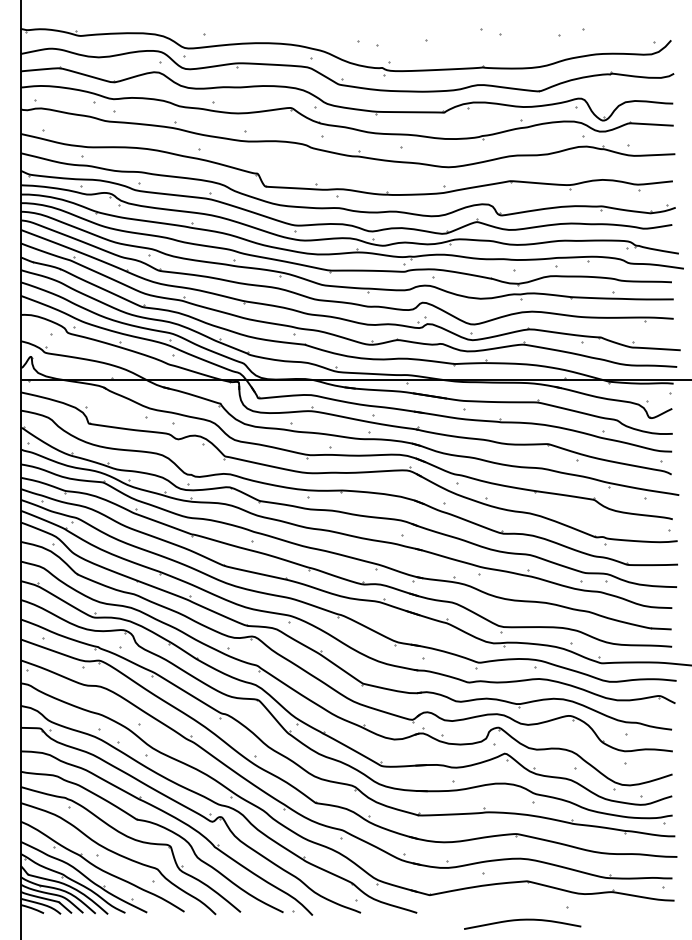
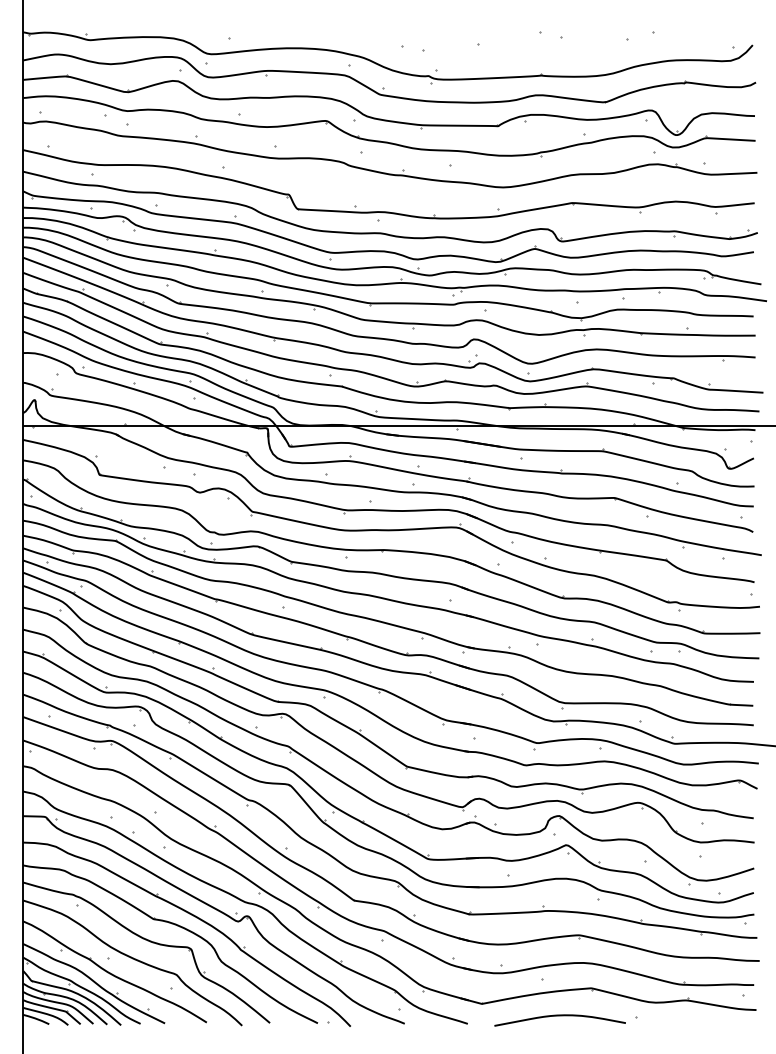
curve: (522, 920) -> (559, 1016), moved

